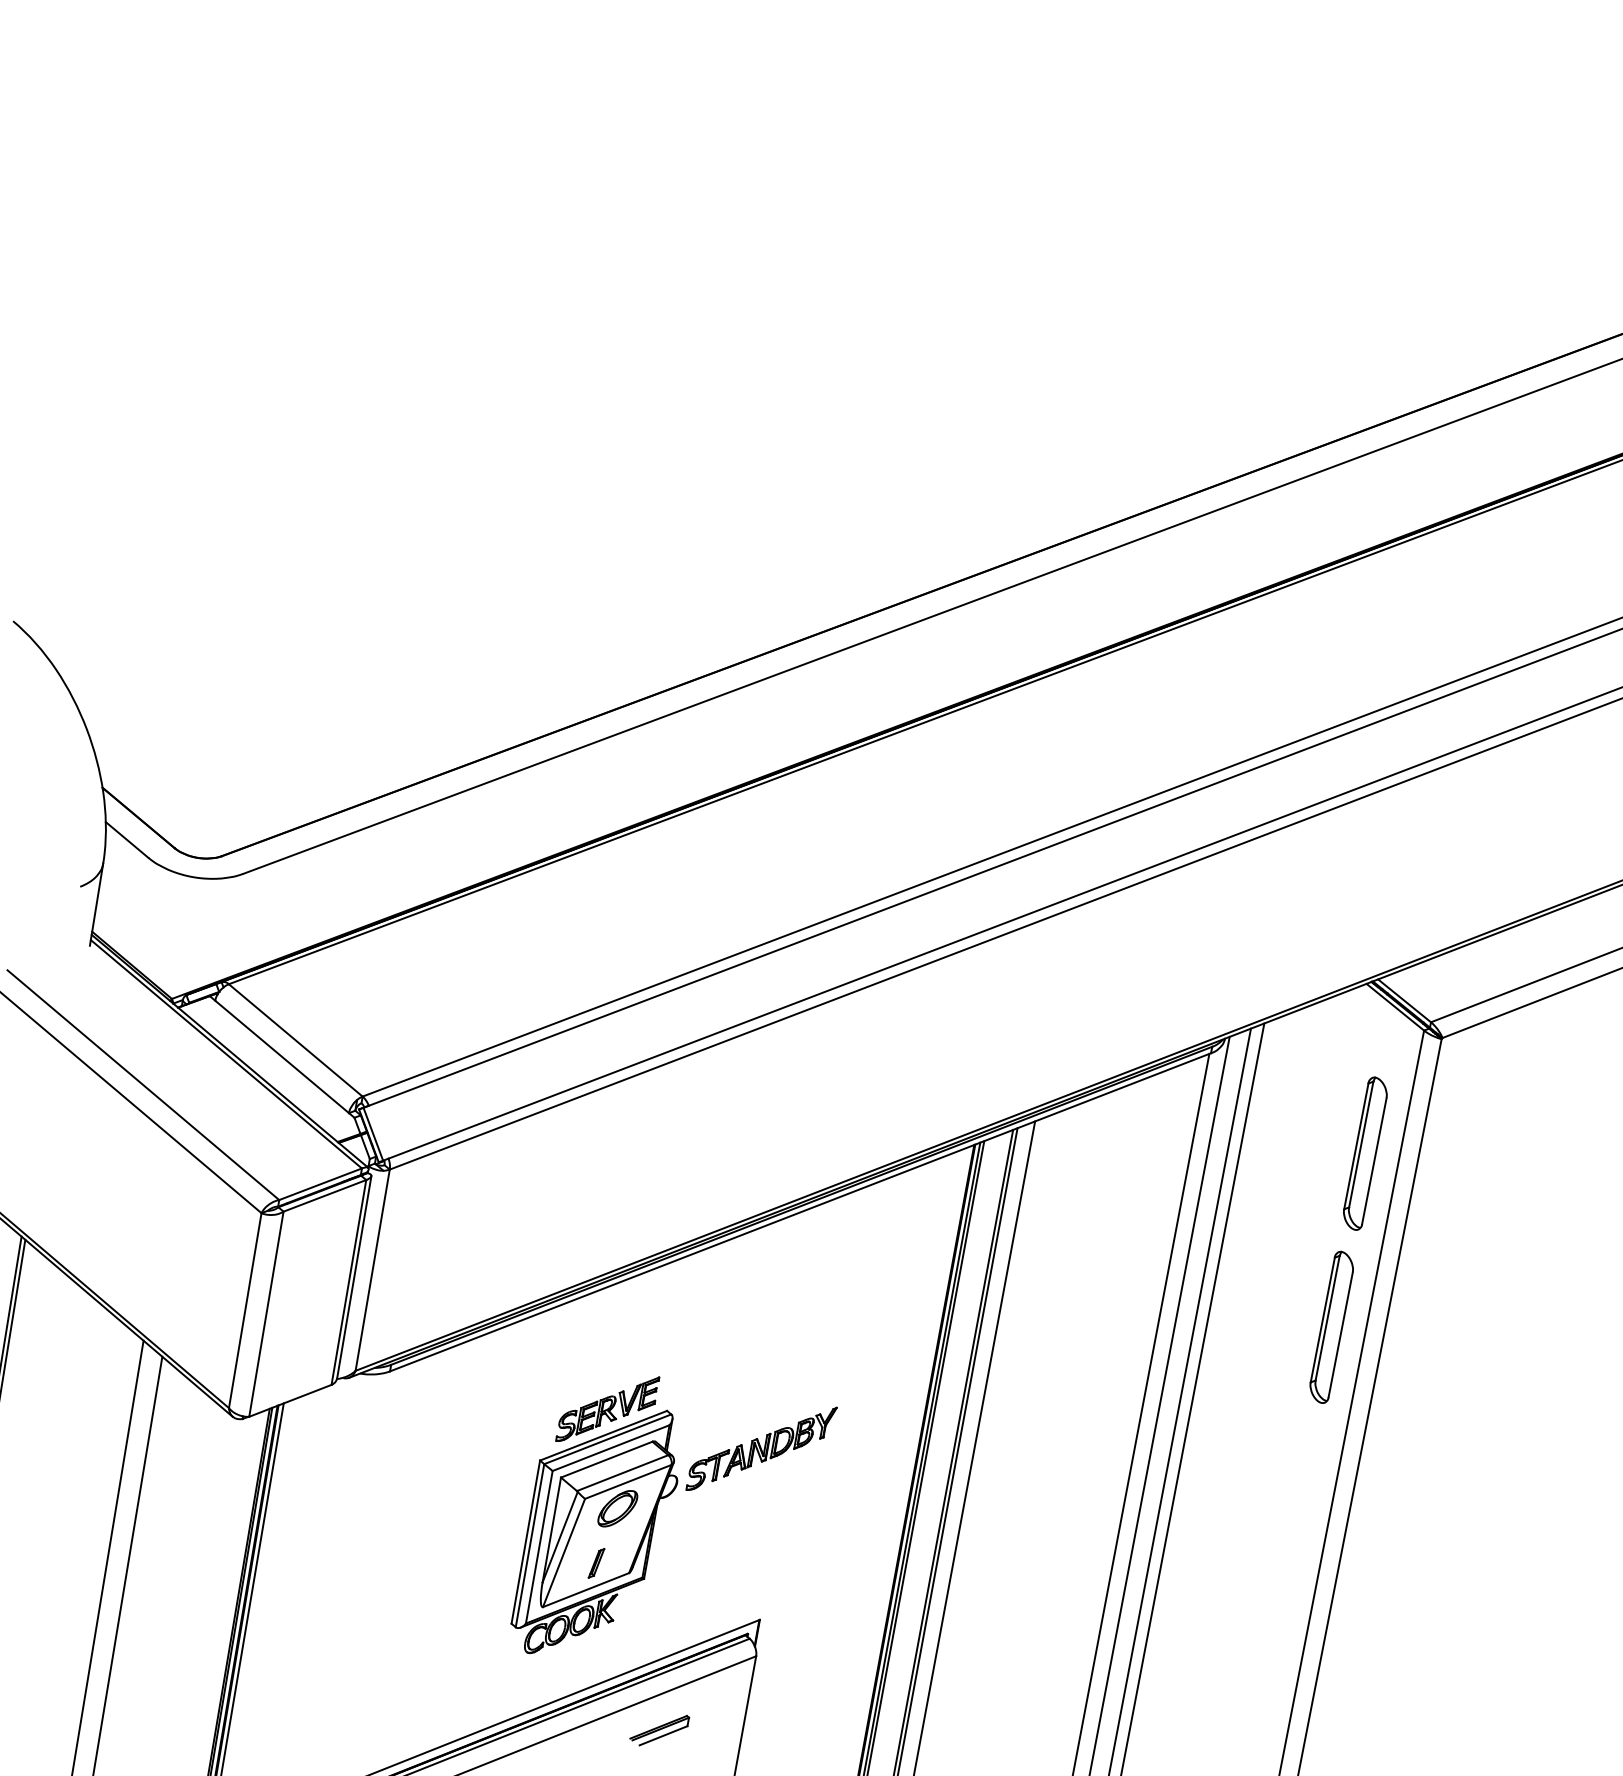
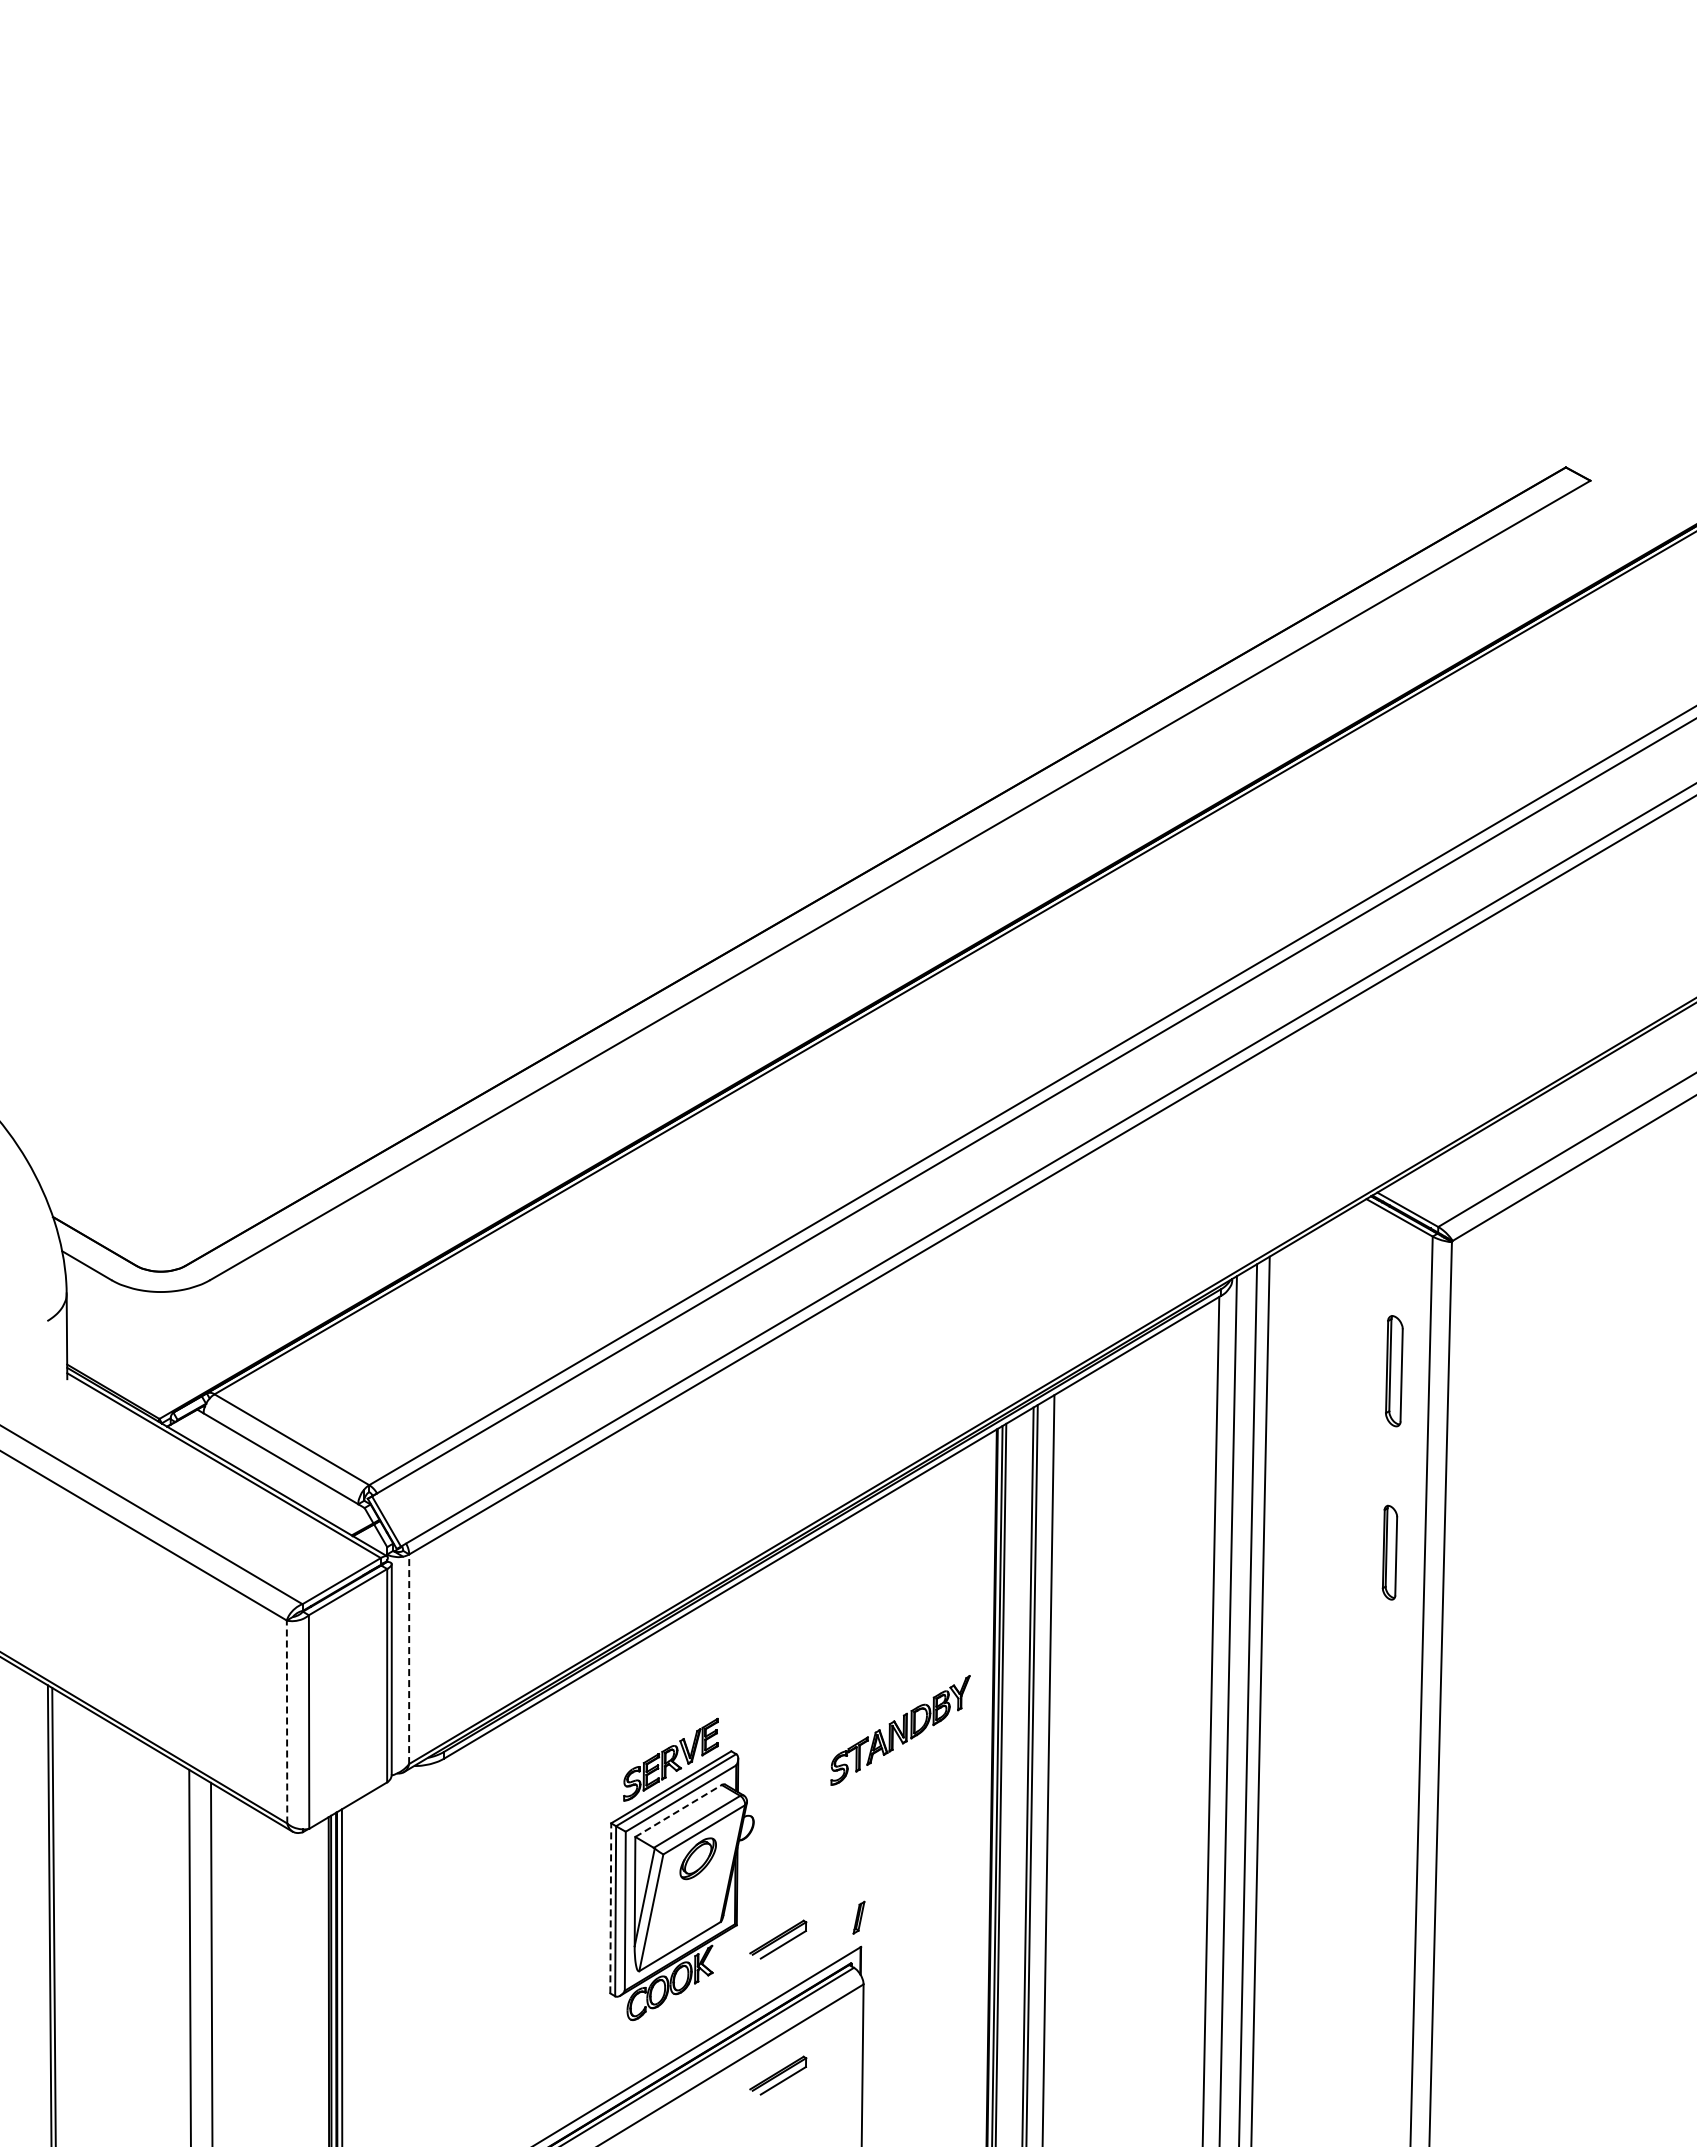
part: (1365, 1152) -> (1394, 1370), size x0.7
line: (372, 1270) -> (409, 1659), solid -> dashed
line: (245, 1310) -> (287, 1721), solid -> dashed
part: (1331, 1326) -> (1389, 1552), size x0.6
part: (761, 1448) -> (900, 1730), moved
line: (607, 1459) -> (679, 1810), solid -> dashed
line: (525, 1541) -> (610, 1907), solid -> dashed
part: (596, 1563) -> (858, 1917), moved
part: (681, 1599) -> (778, 1939), added

